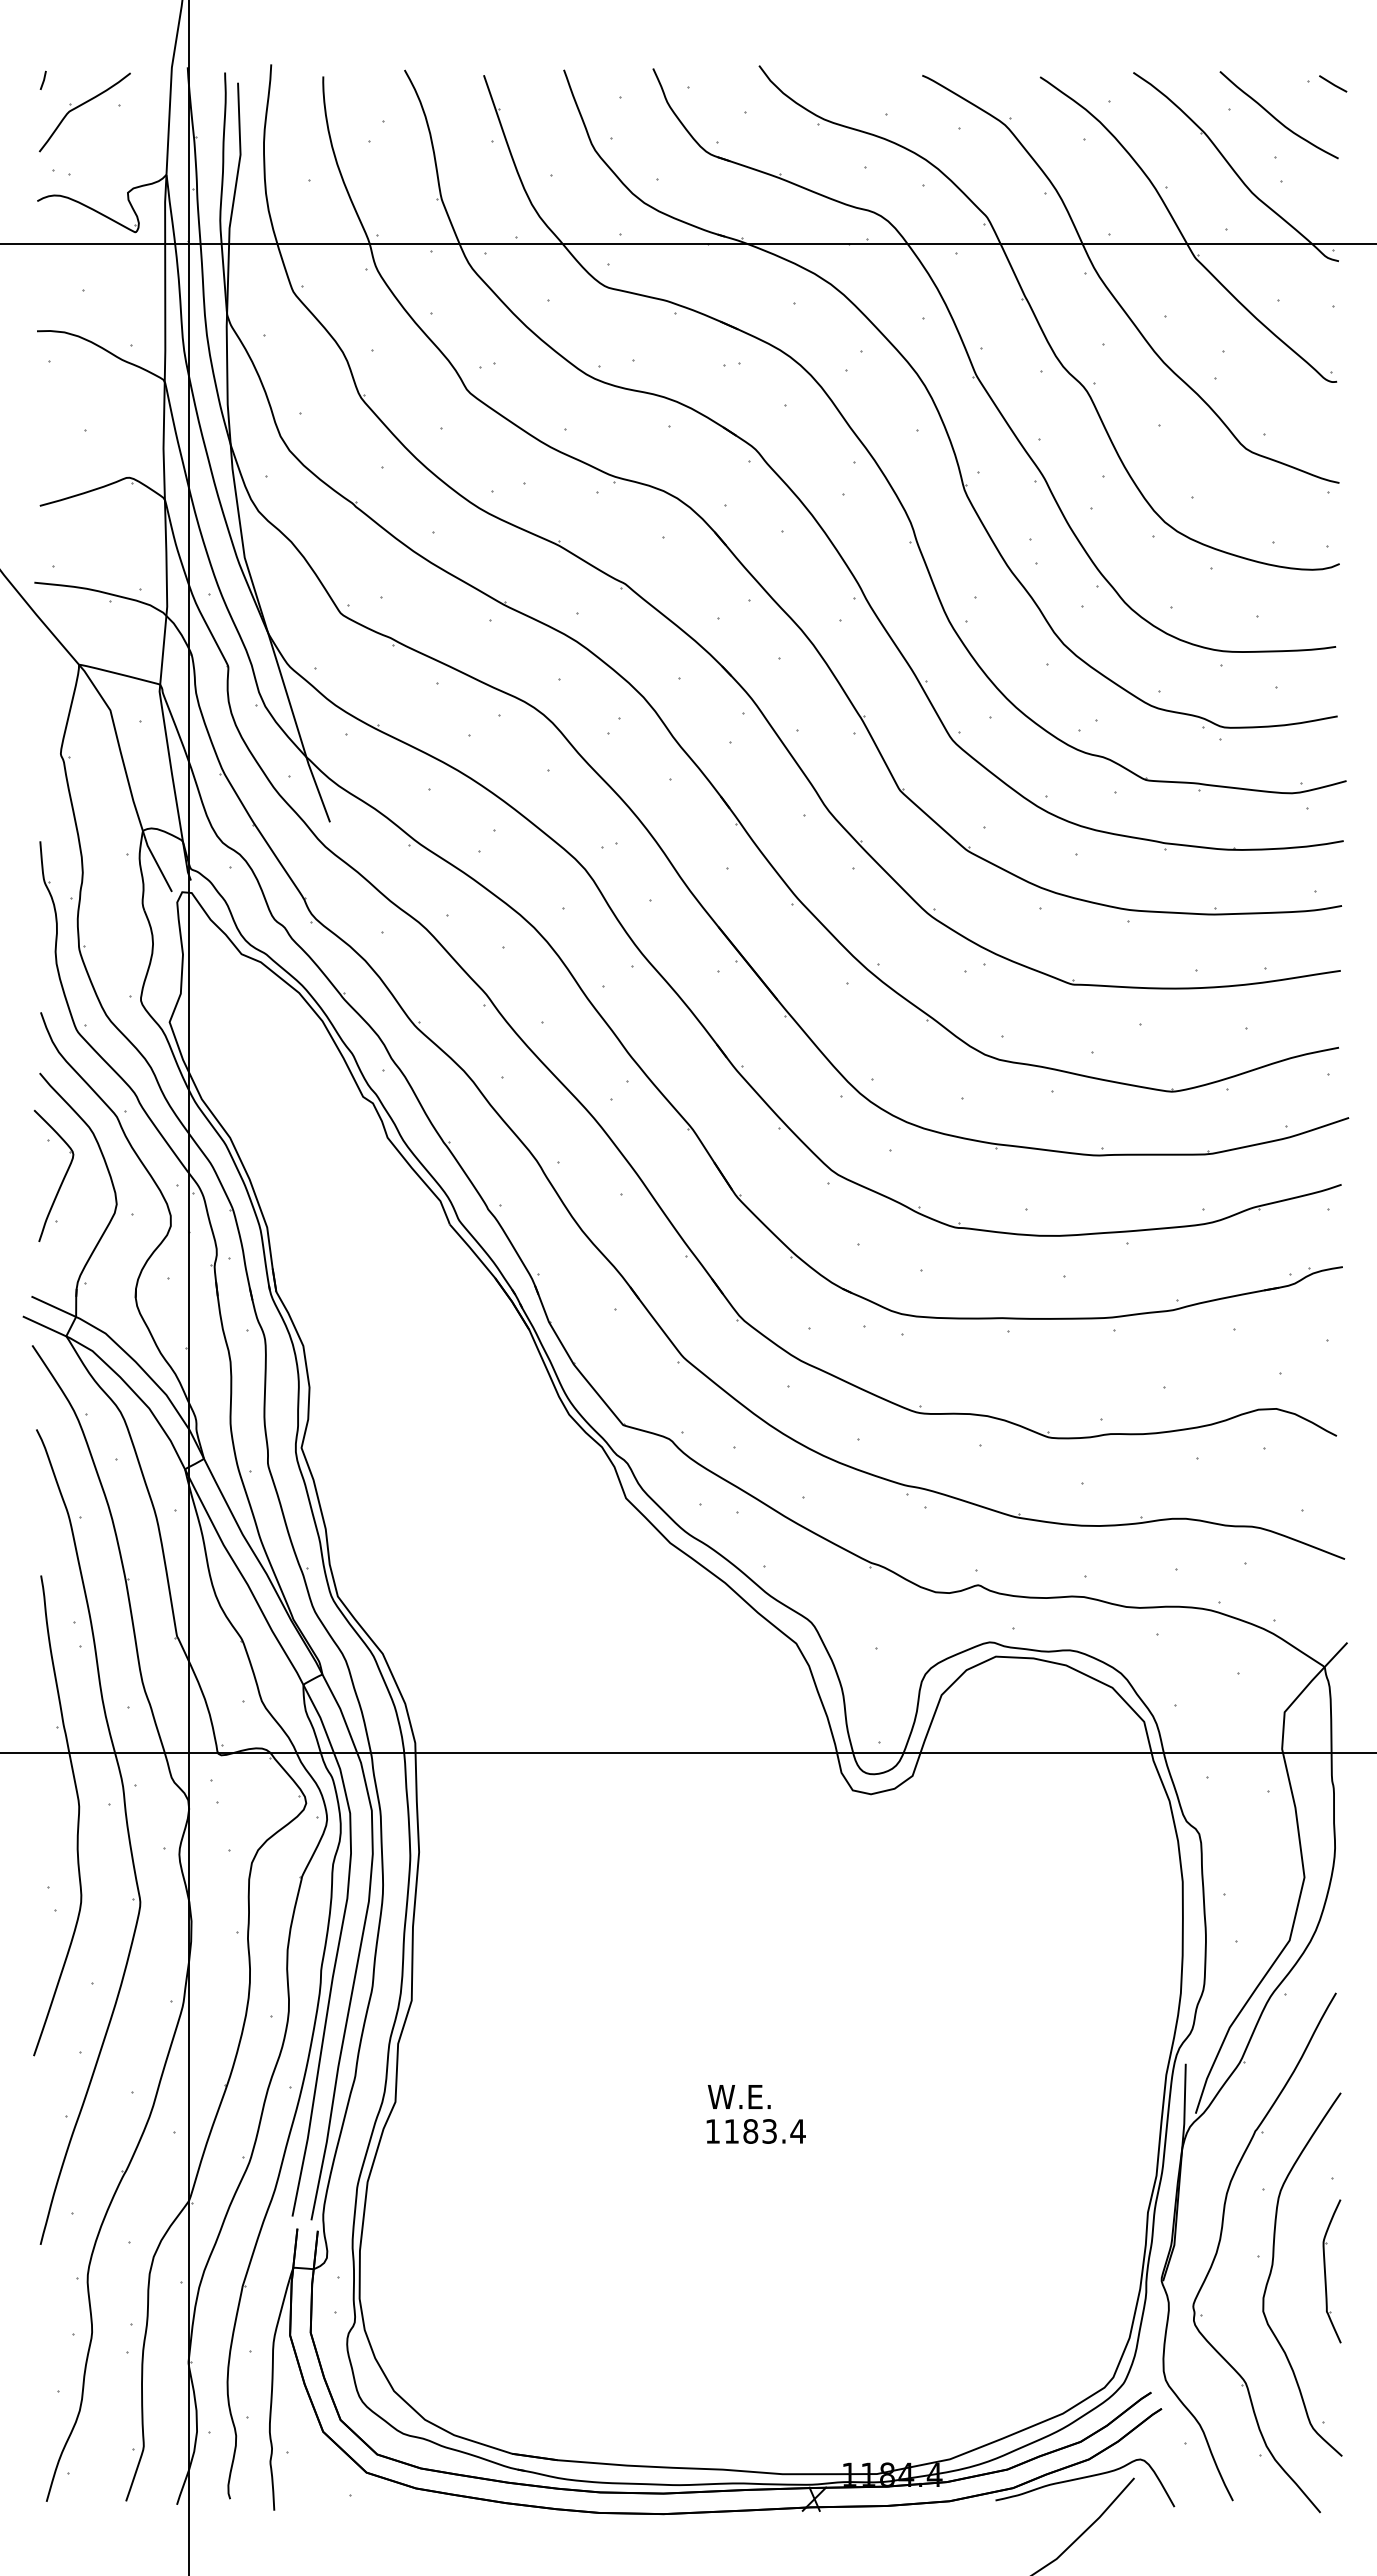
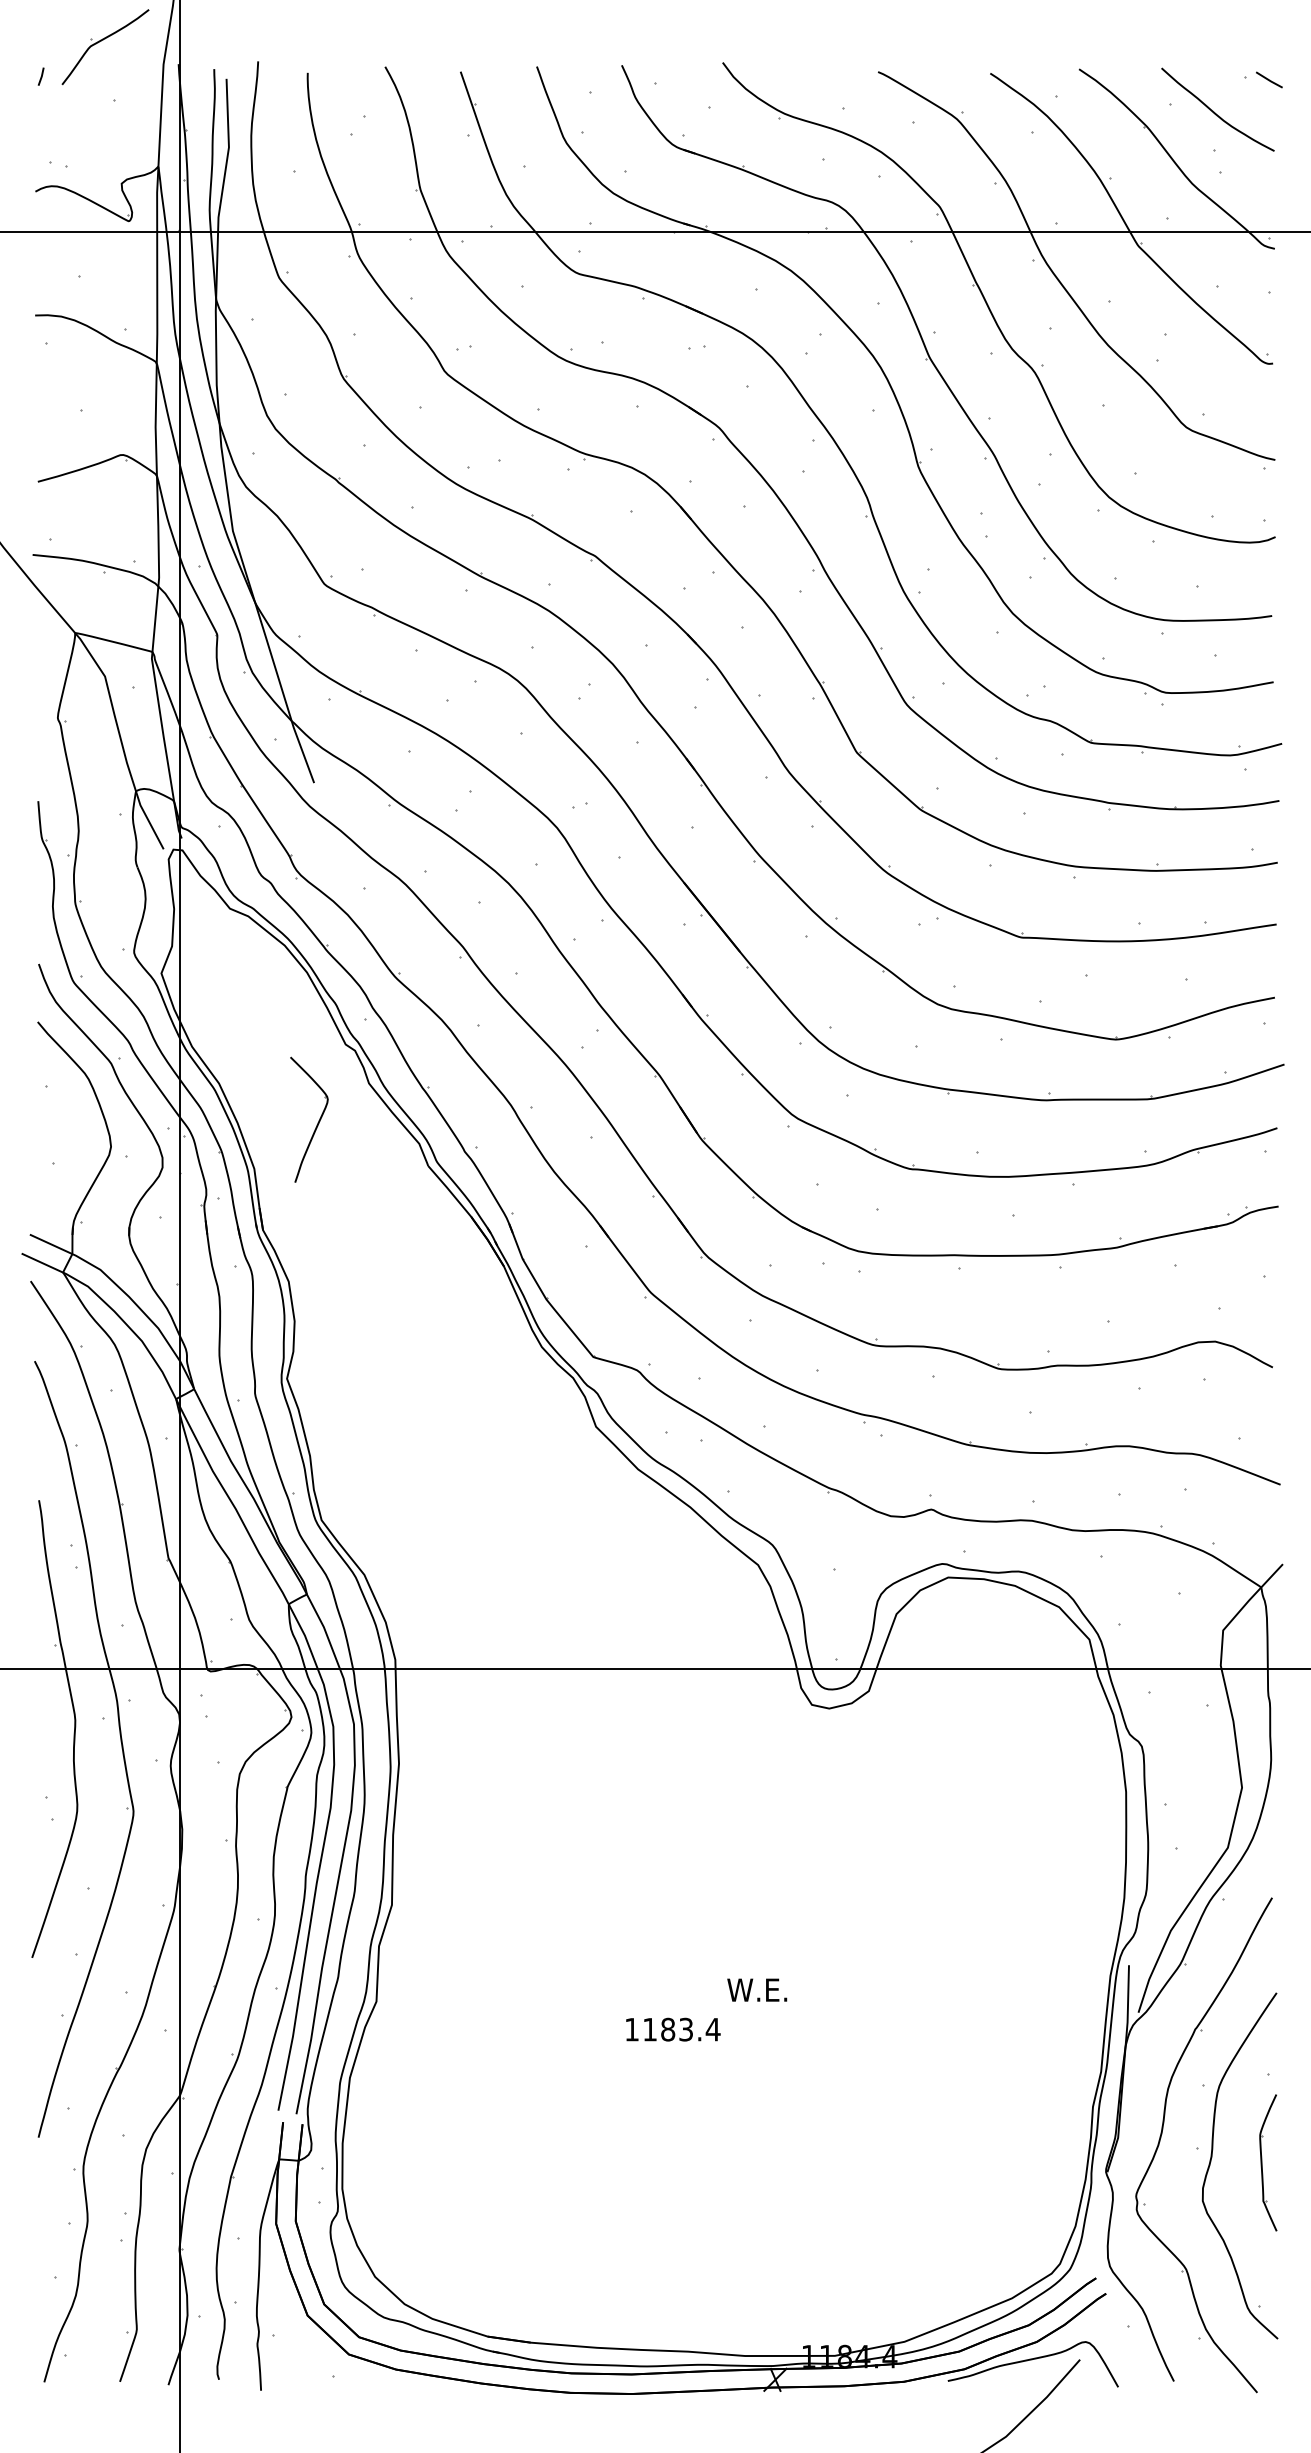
part: (80, 106) -> (101, 41), moved
part: (62, 1179) -> (317, 1123), moved
text: (738, 2096) -> (756, 1989), moved
text: (755, 2131) -> (672, 2029), moved

